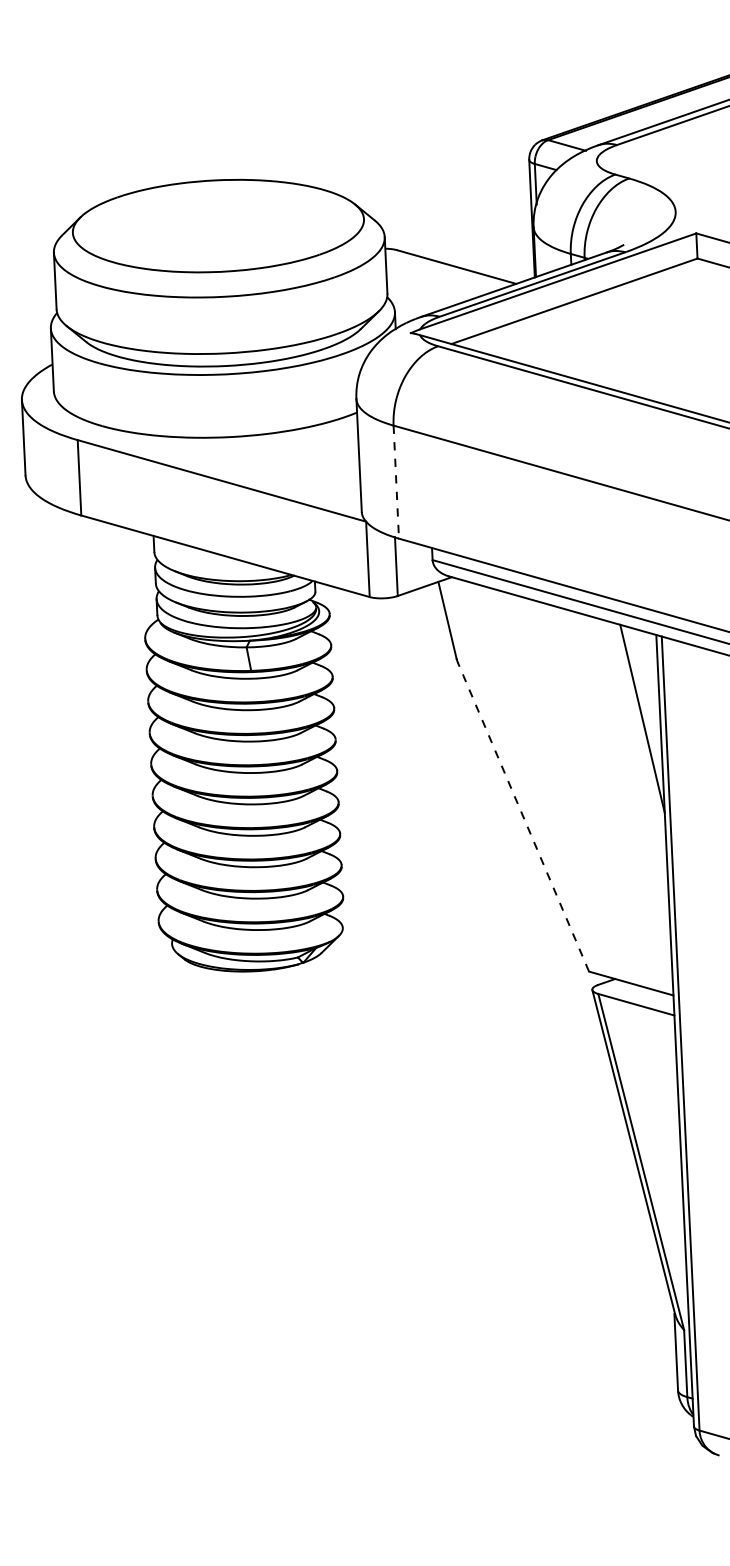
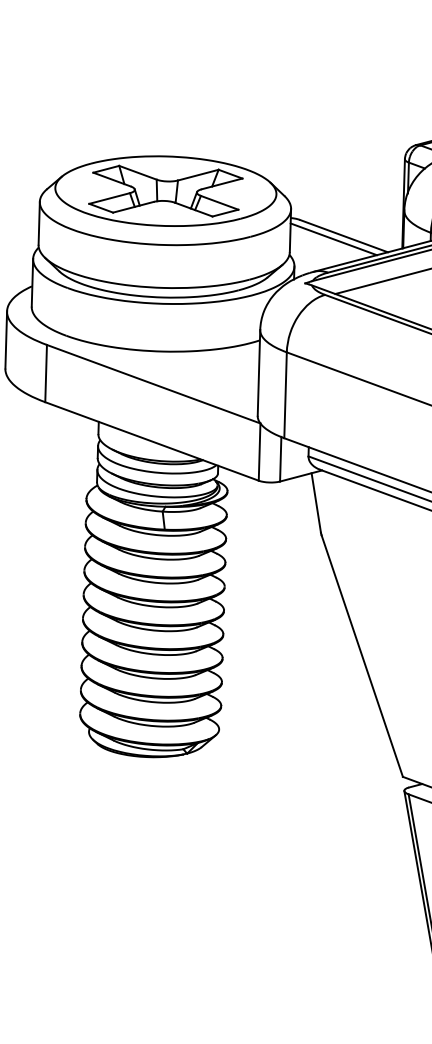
part: (218, 225) -> (165, 190), added
line: (443, 271) -> (333, 238), added
line: (396, 482) -> (285, 395), dashed -> solid
line: (523, 816) -> (362, 655), dashed -> solid

